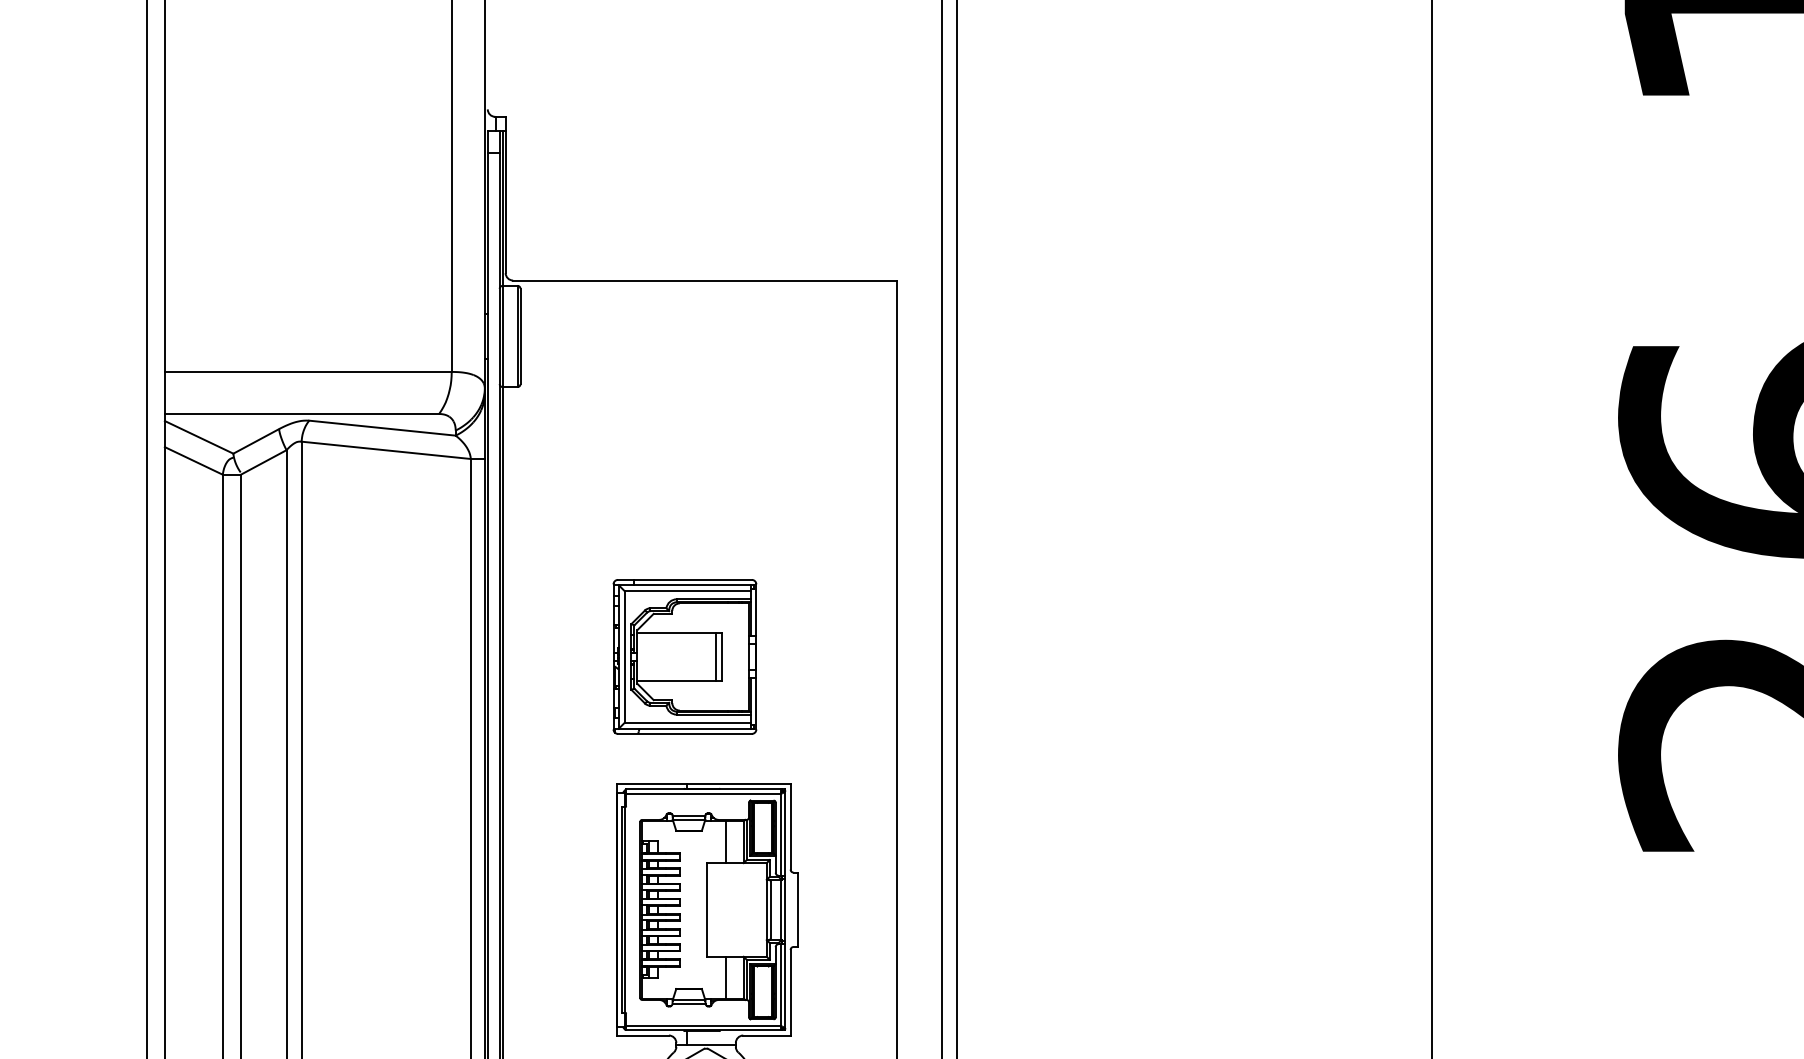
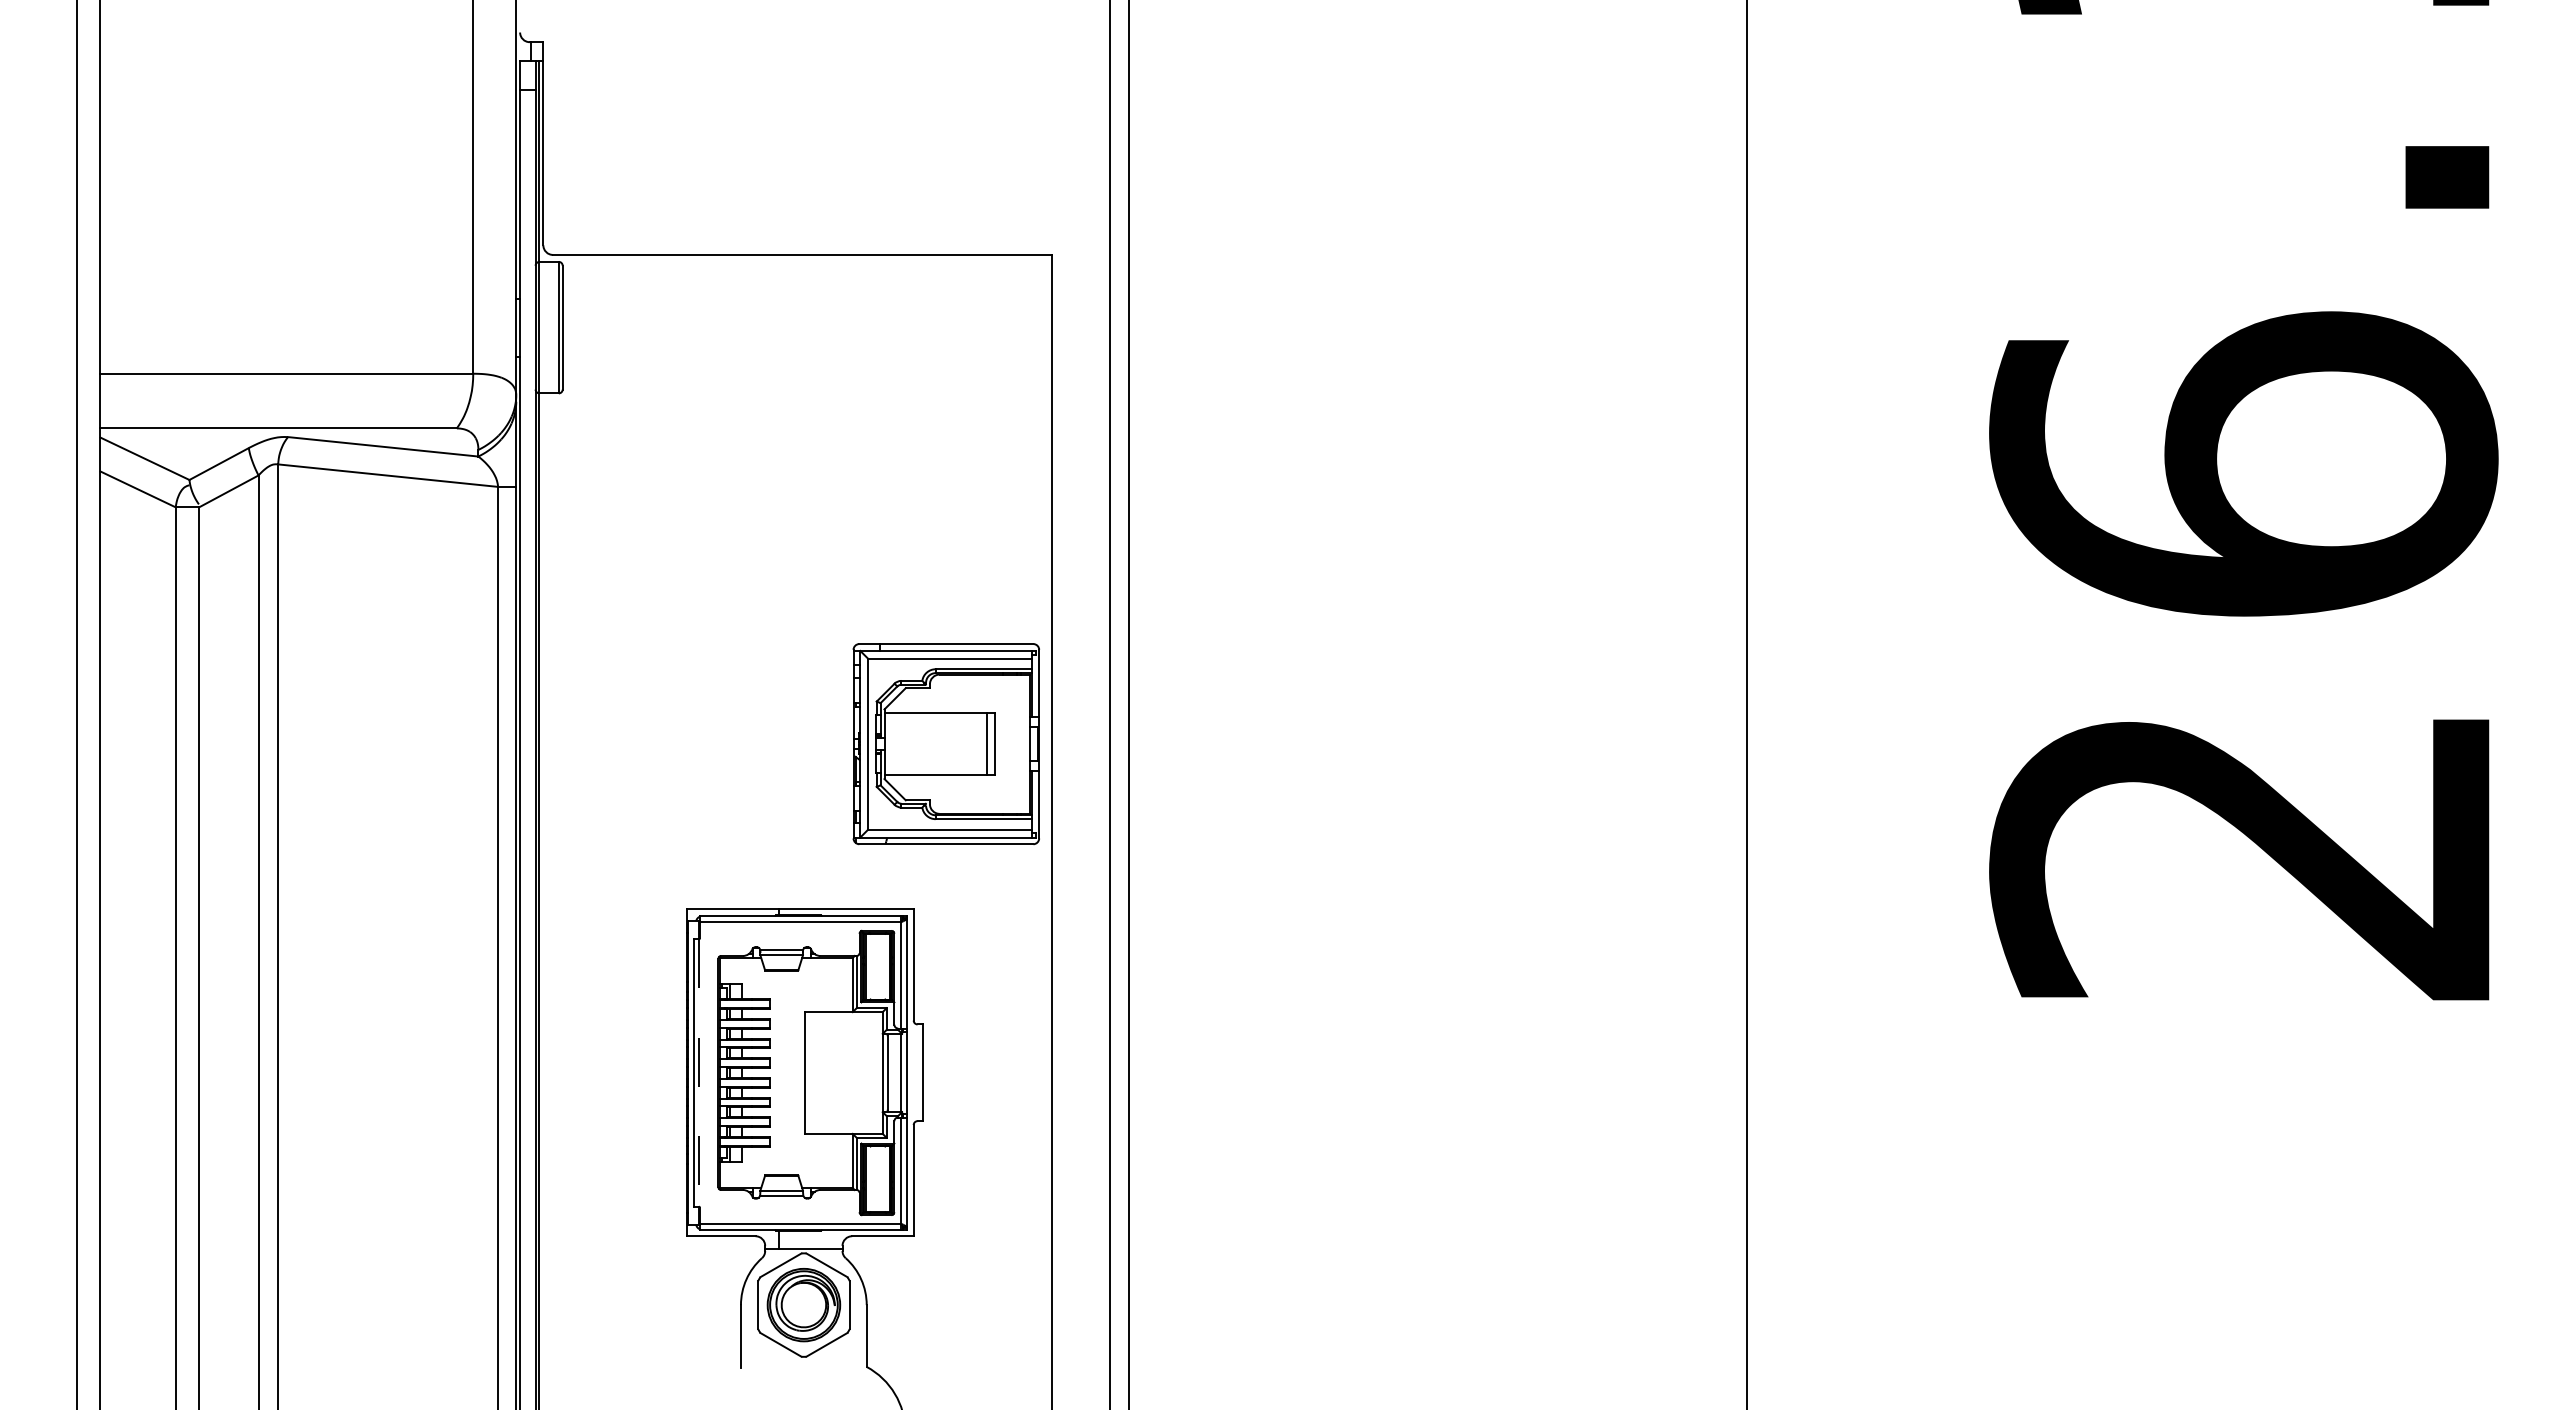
part: (684, 657) -> (945, 744), moved
line: (725, 841) -> (829, 984), removed
line: (625, 910) -> (698, 1073), solid -> dashed
line: (725, 977) -> (829, 1160), removed

